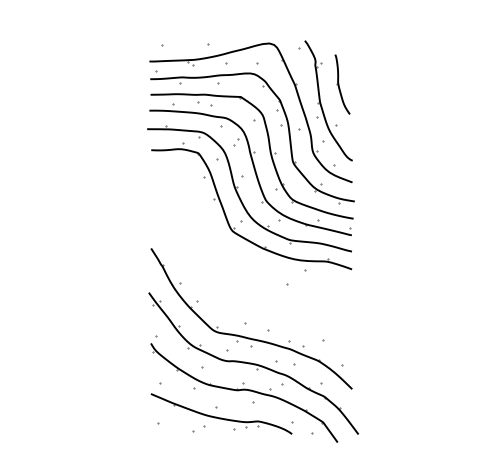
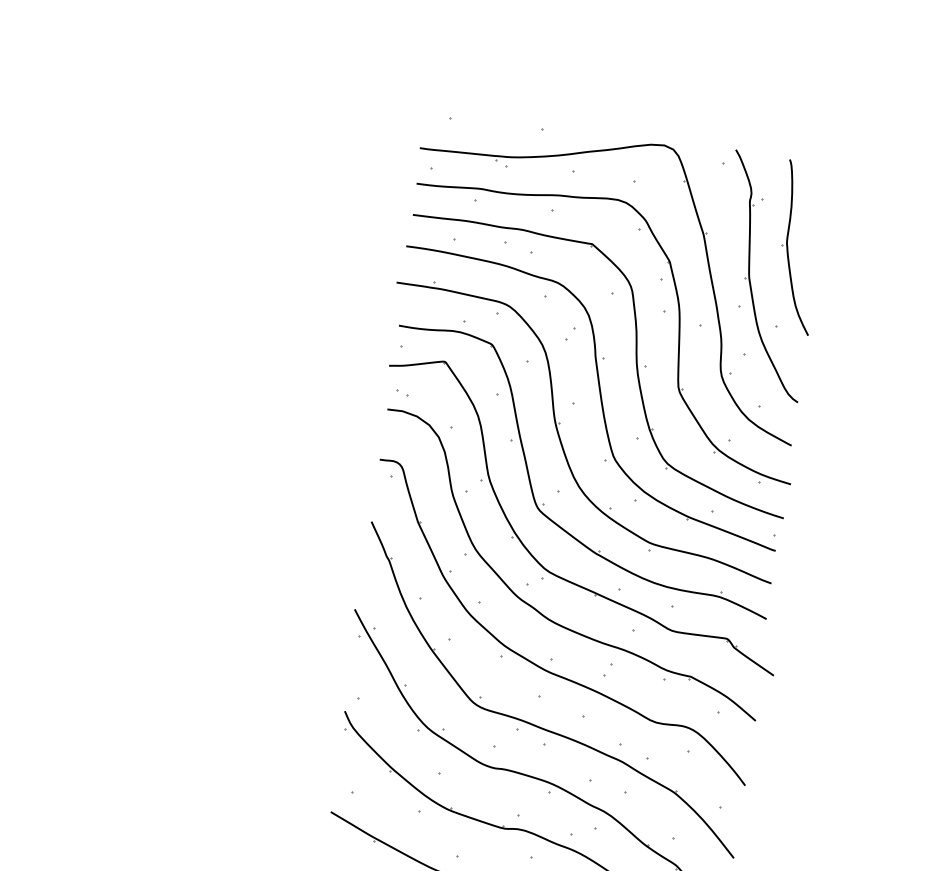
part: (342, 84) -> (798, 247), size x1.43
part: (253, 263) -> (571, 580), added

